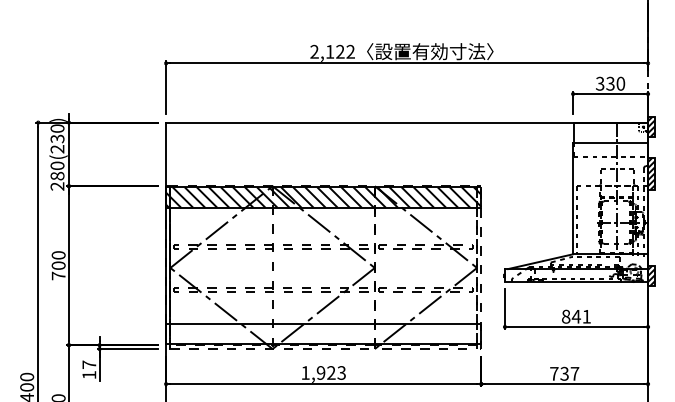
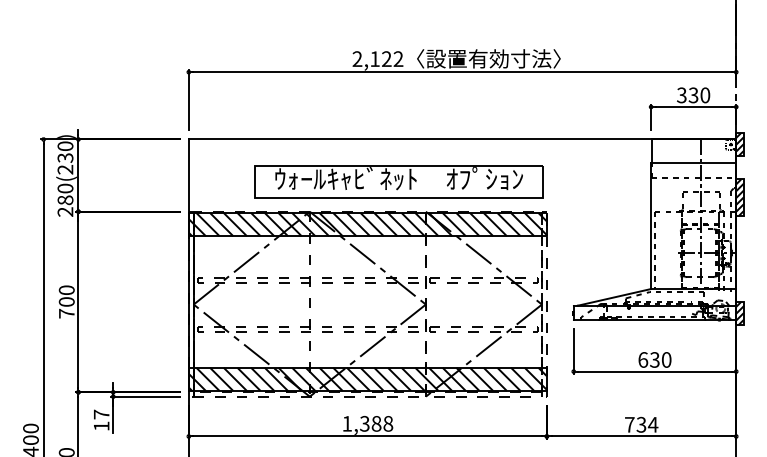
part: (350, 159) -> (398, 181), added
text: (576, 316) -> (654, 359), 841 -> 630
hatch: (323, 333) -> (367, 378), added
text: (331, 372) -> (376, 423), 1,923 -> 1,388
text: (574, 373) -> (652, 424), 737 -> 734

